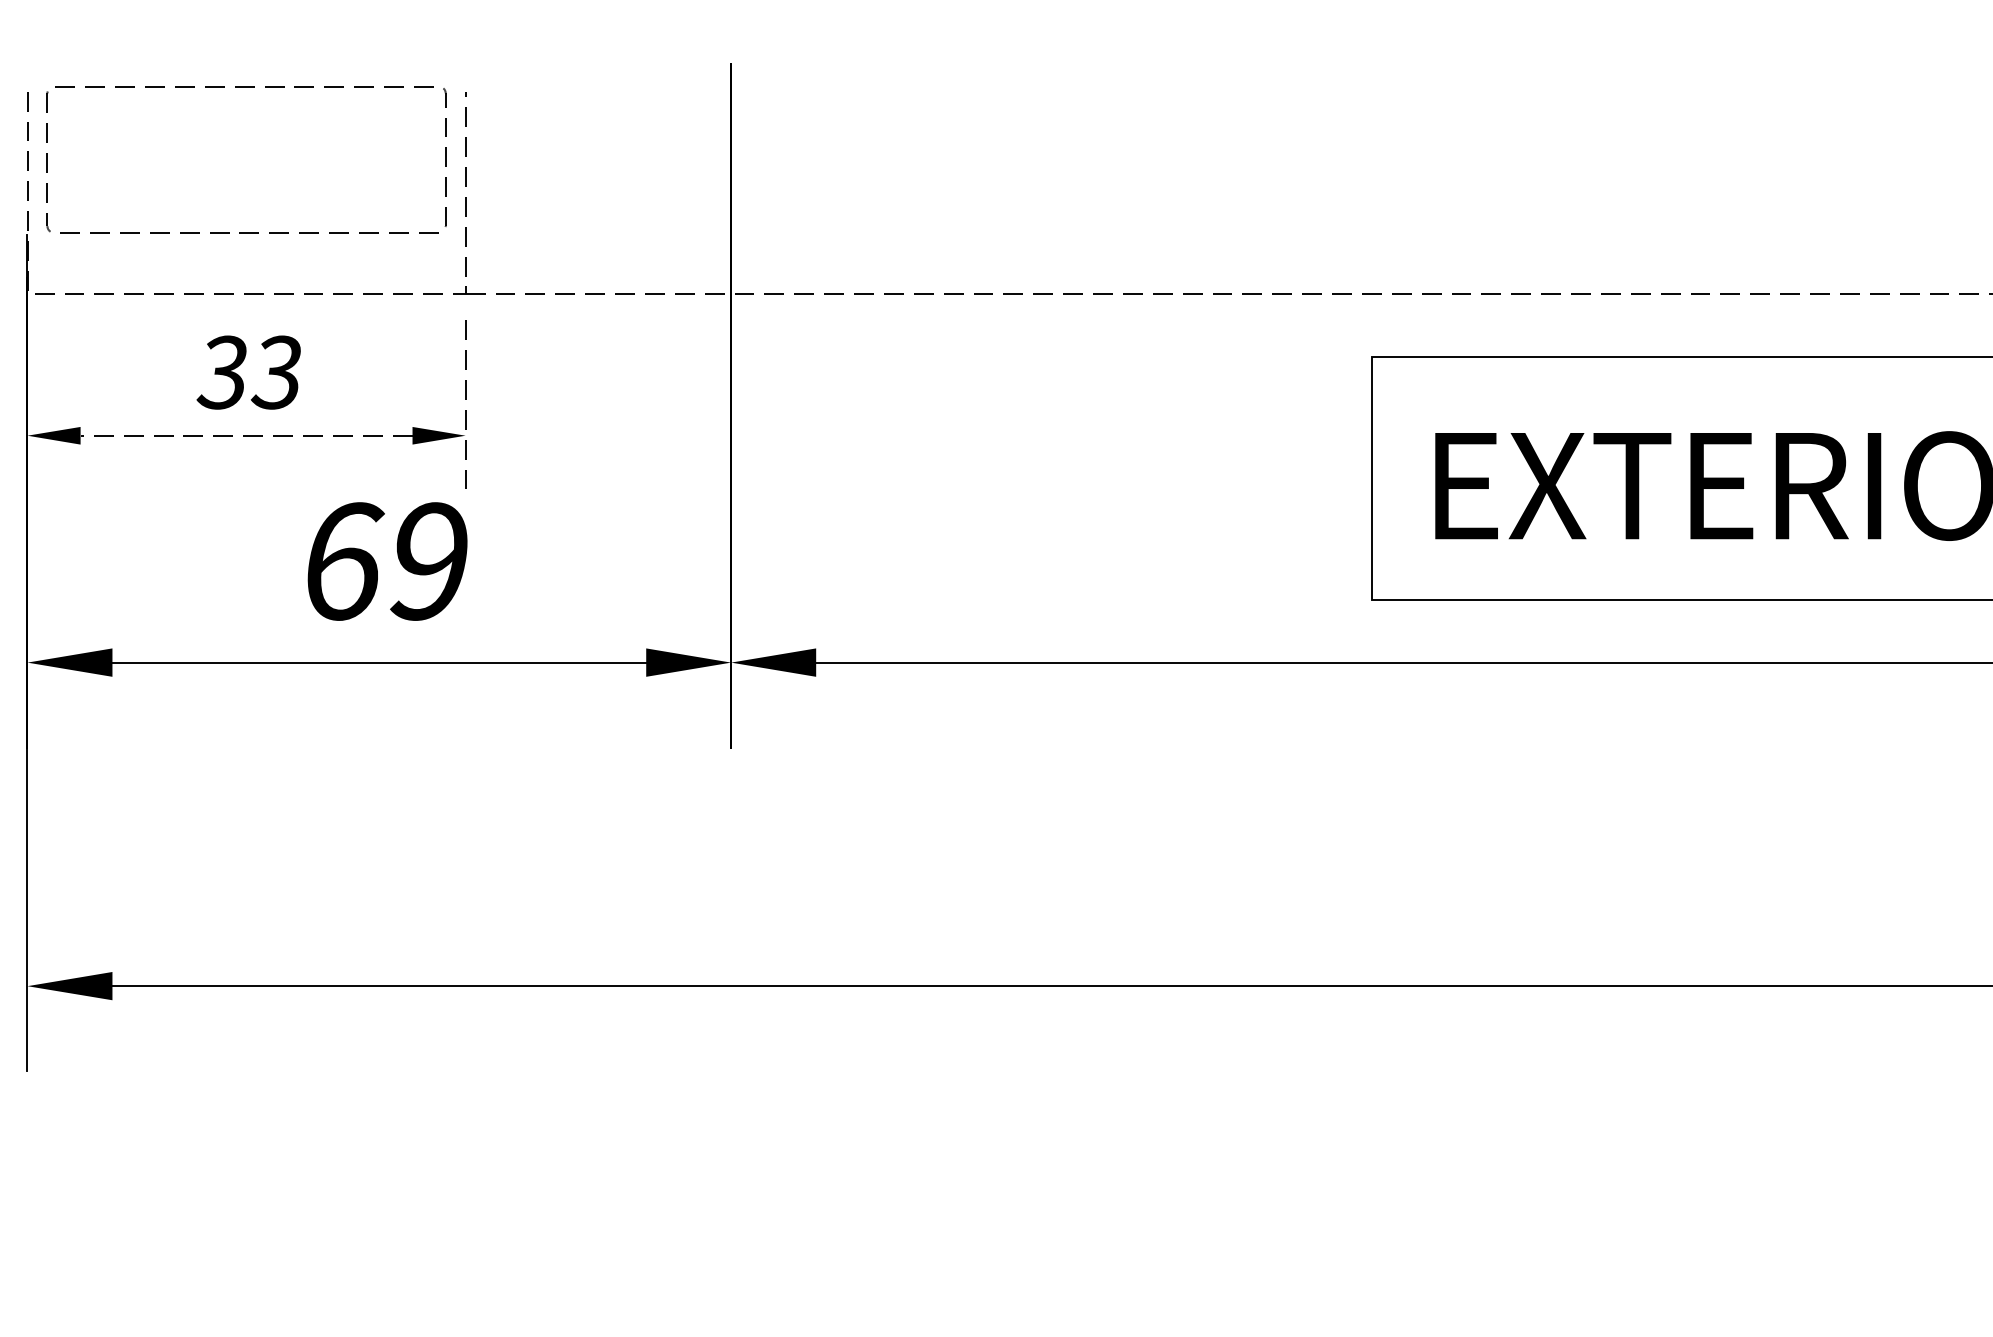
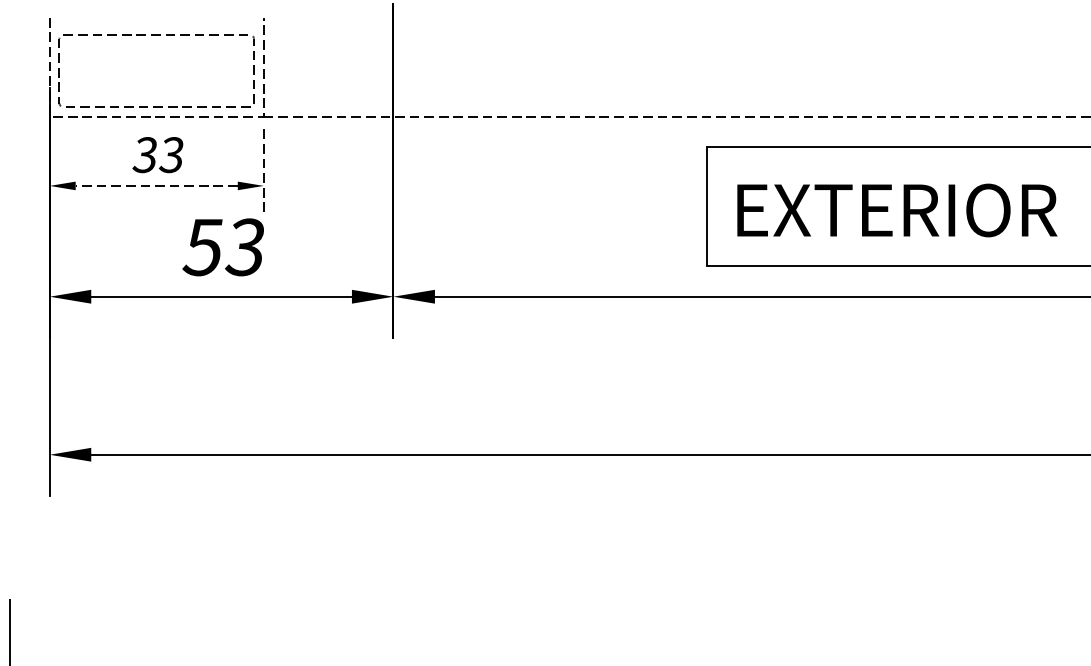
part: (246, 86) -> (156, 35), moved
text: (383, 561) -> (223, 247), 69 -> 53

